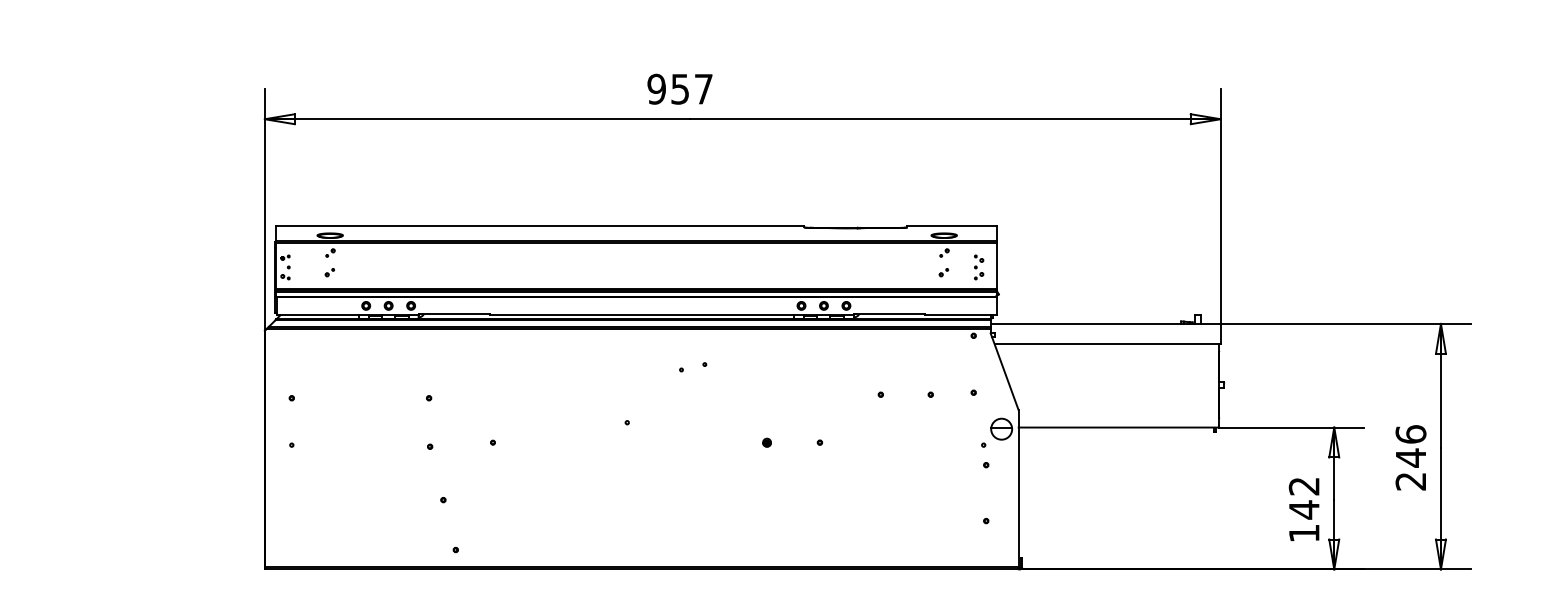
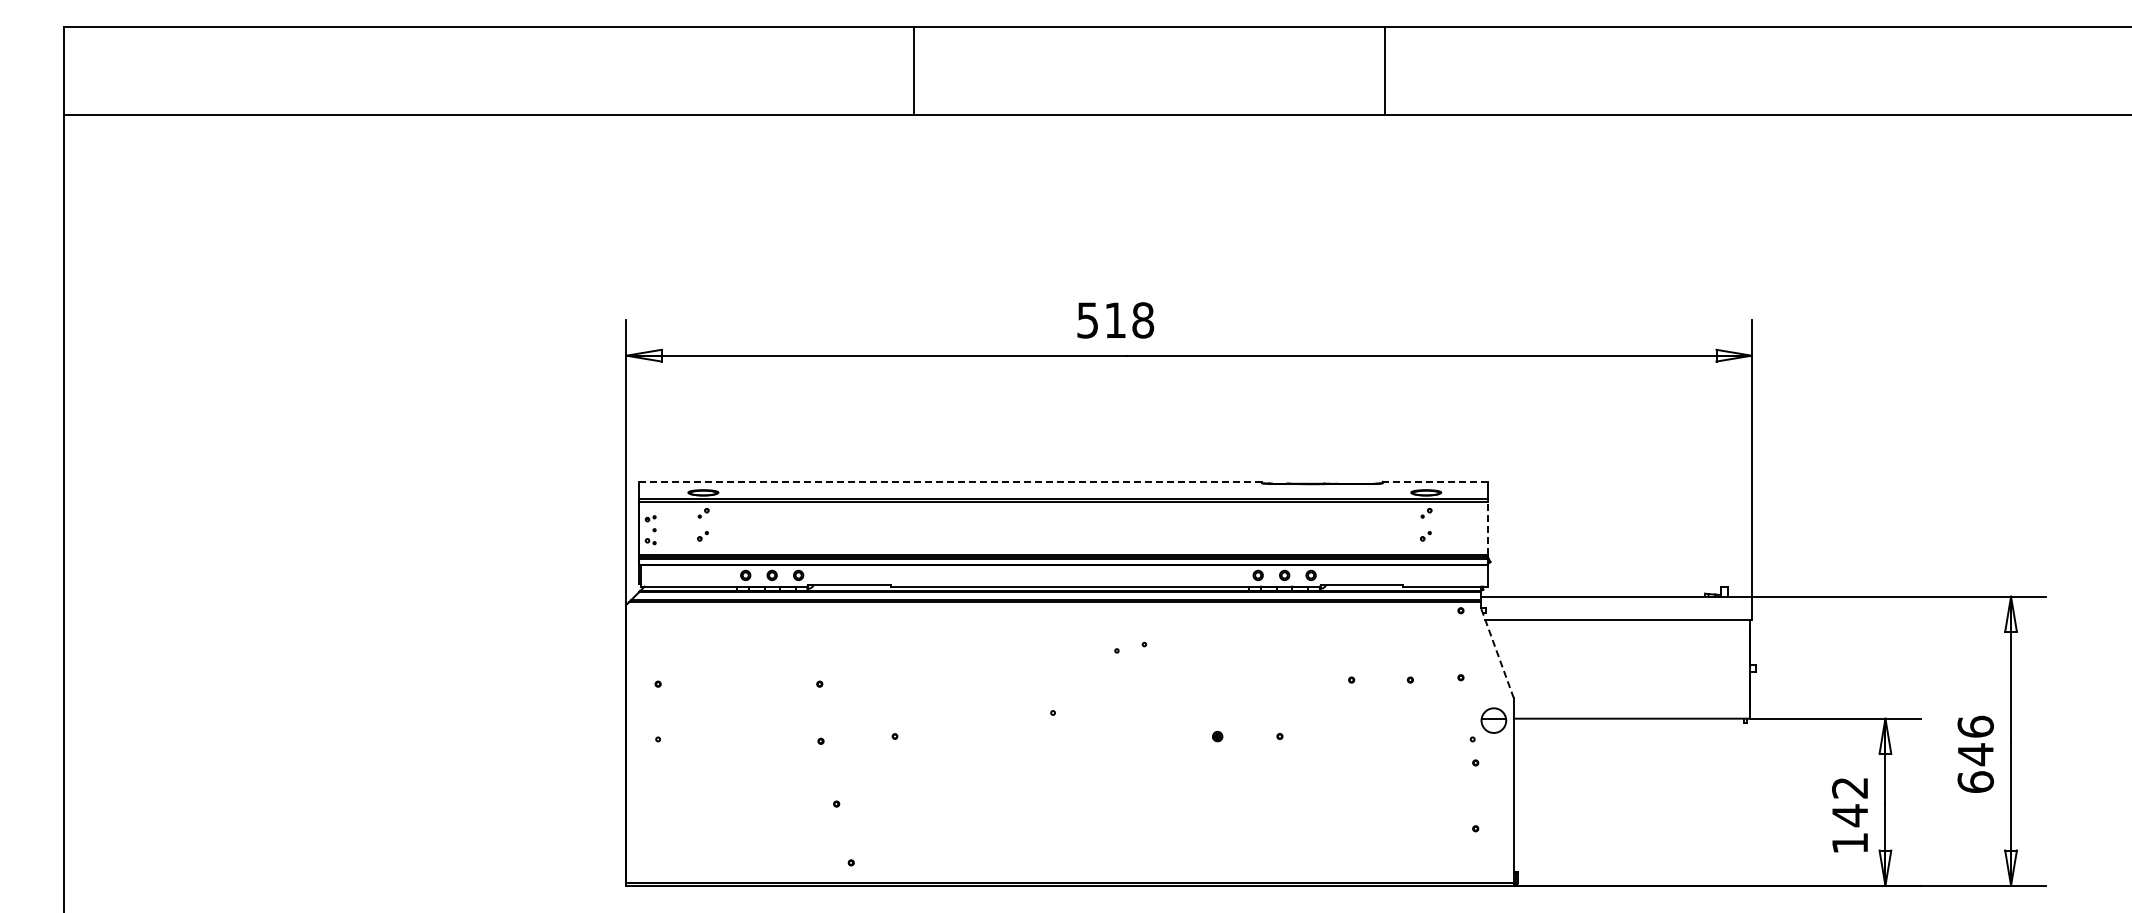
text: (680, 89) -> (1115, 320), 957 -> 518
line: (539, 226) -> (949, 481), solid -> dashed
line: (952, 226) -> (1435, 481), solid -> dashed
line: (996, 266) -> (1487, 528), solid -> dashed
part: (979, 267) -> (1467, 530), removed
line: (1004, 371) -> (1497, 652), solid -> dashed
text: (1410, 480) -> (1975, 781), 246 -> 646

